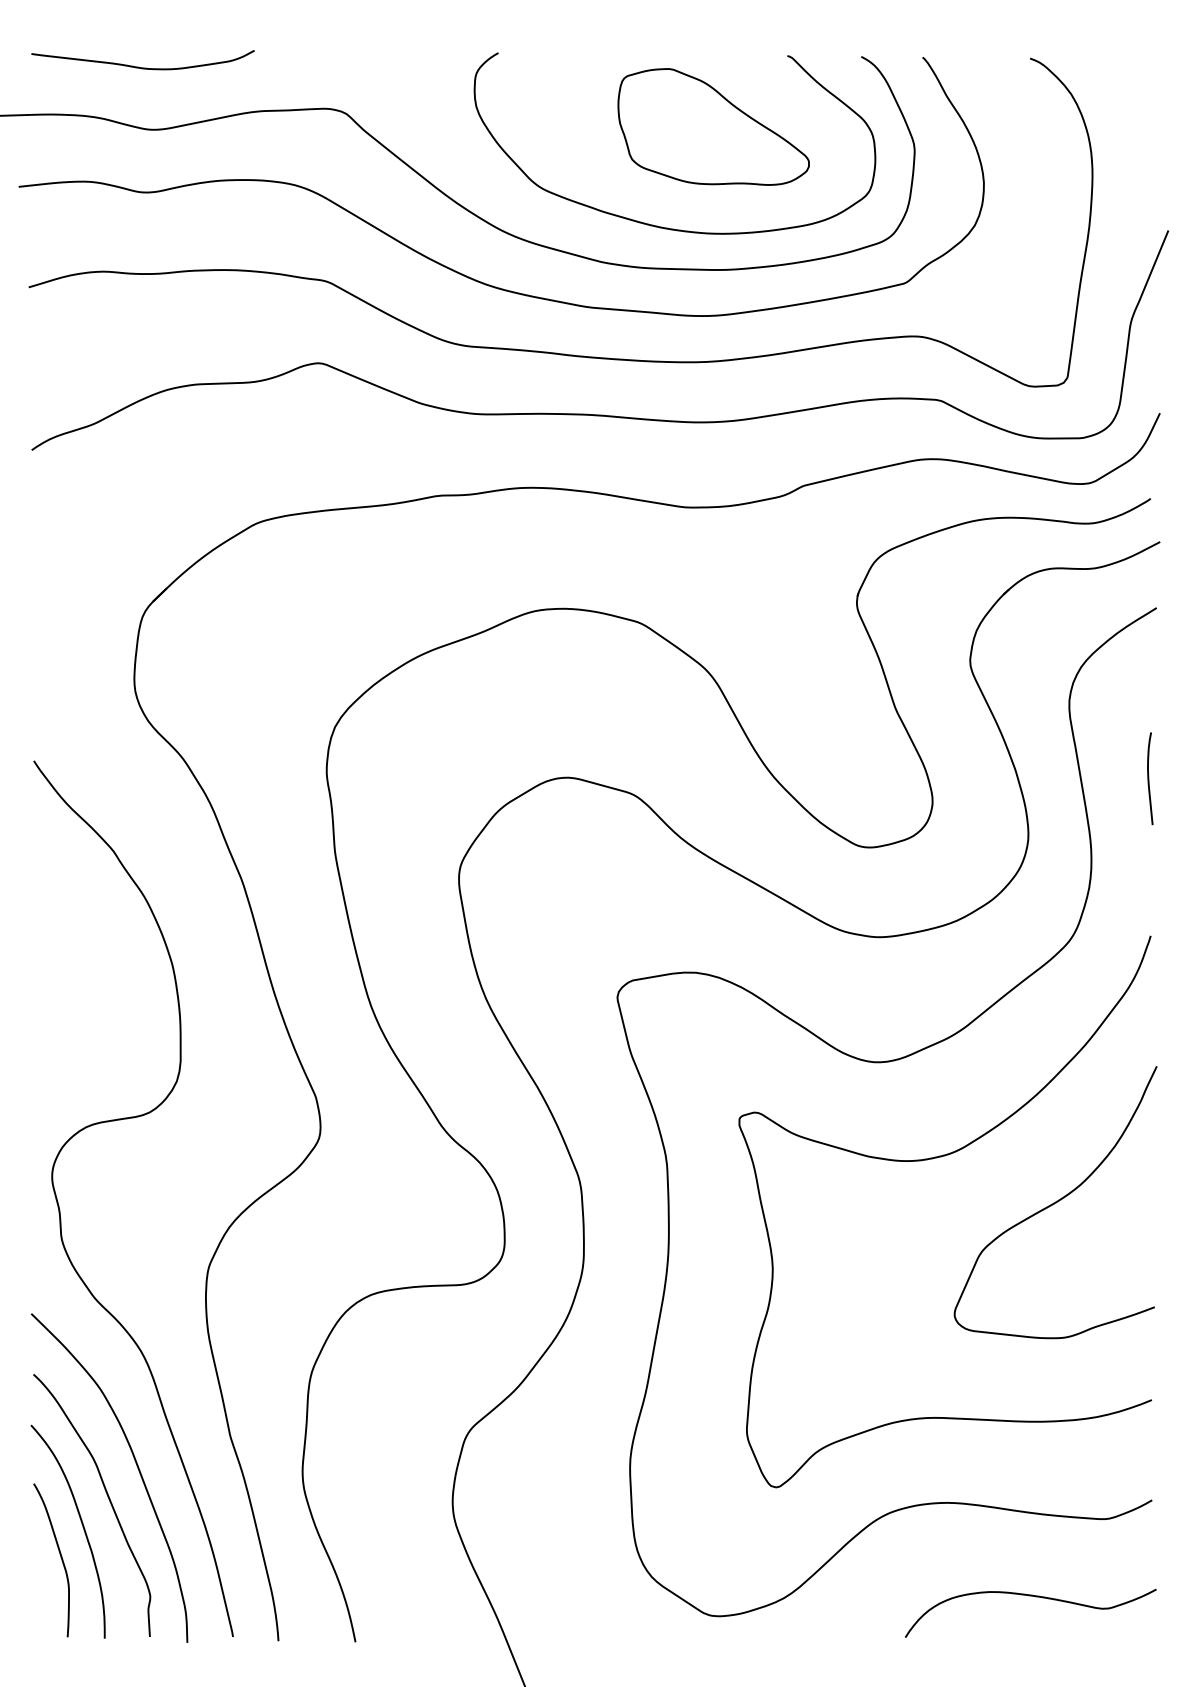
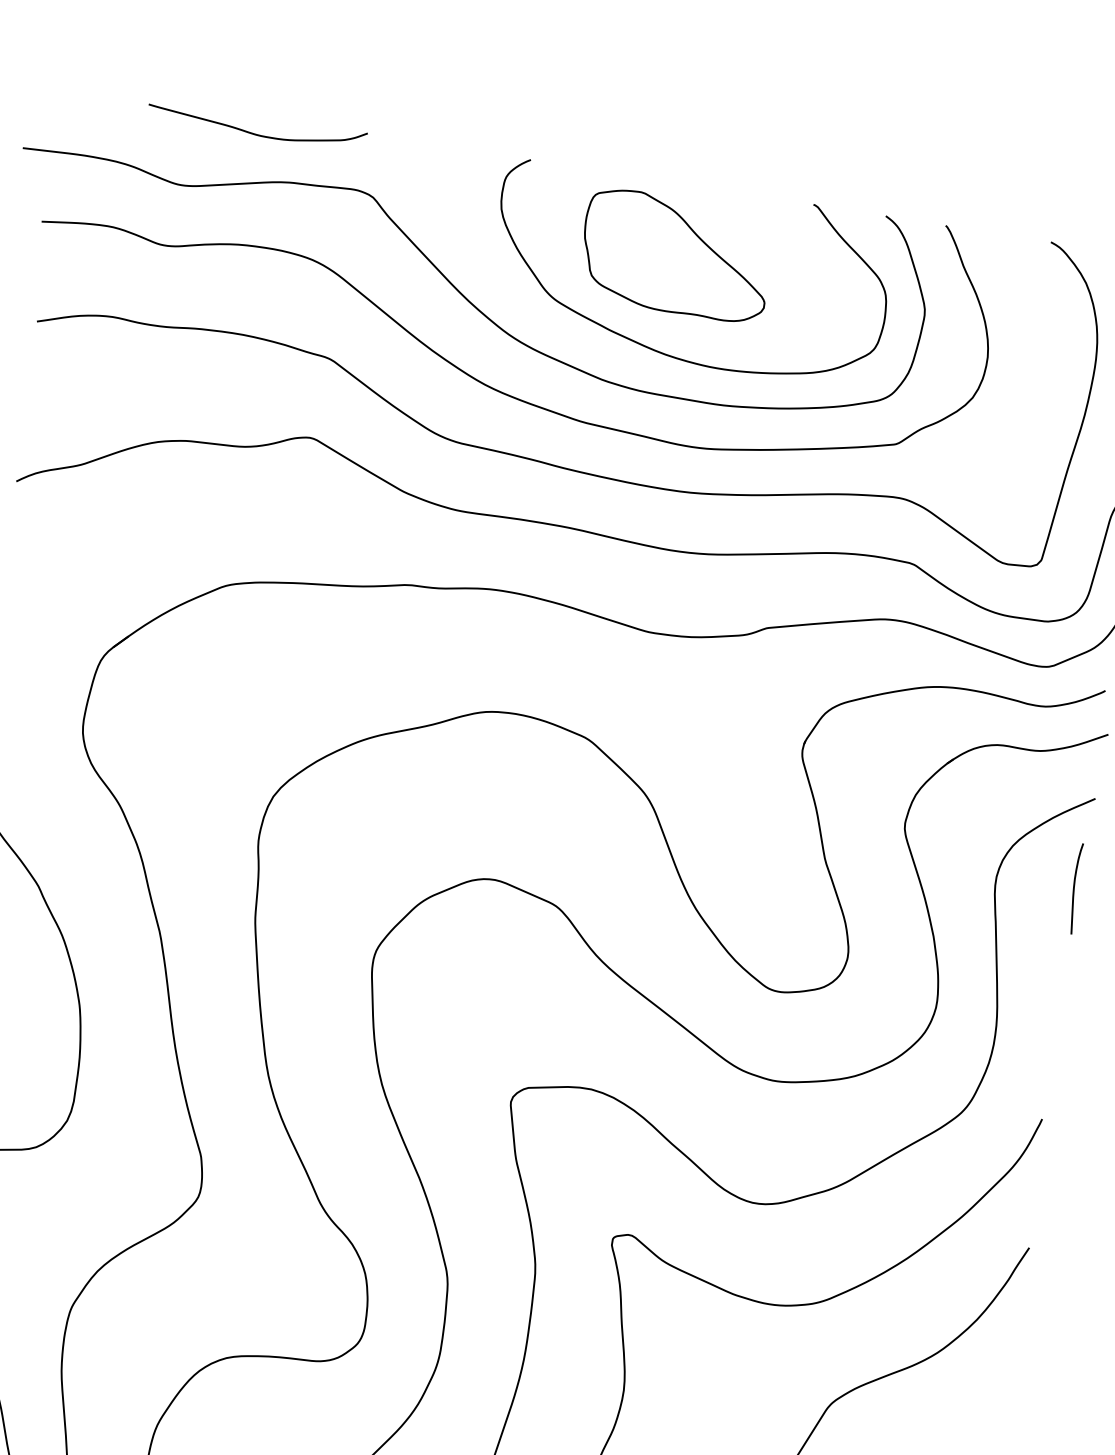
curve: (142, 67) -> (255, 133), moved
part: (713, 126) -> (676, 254), moved
curve: (1149, 778) -> (1075, 888), moved

